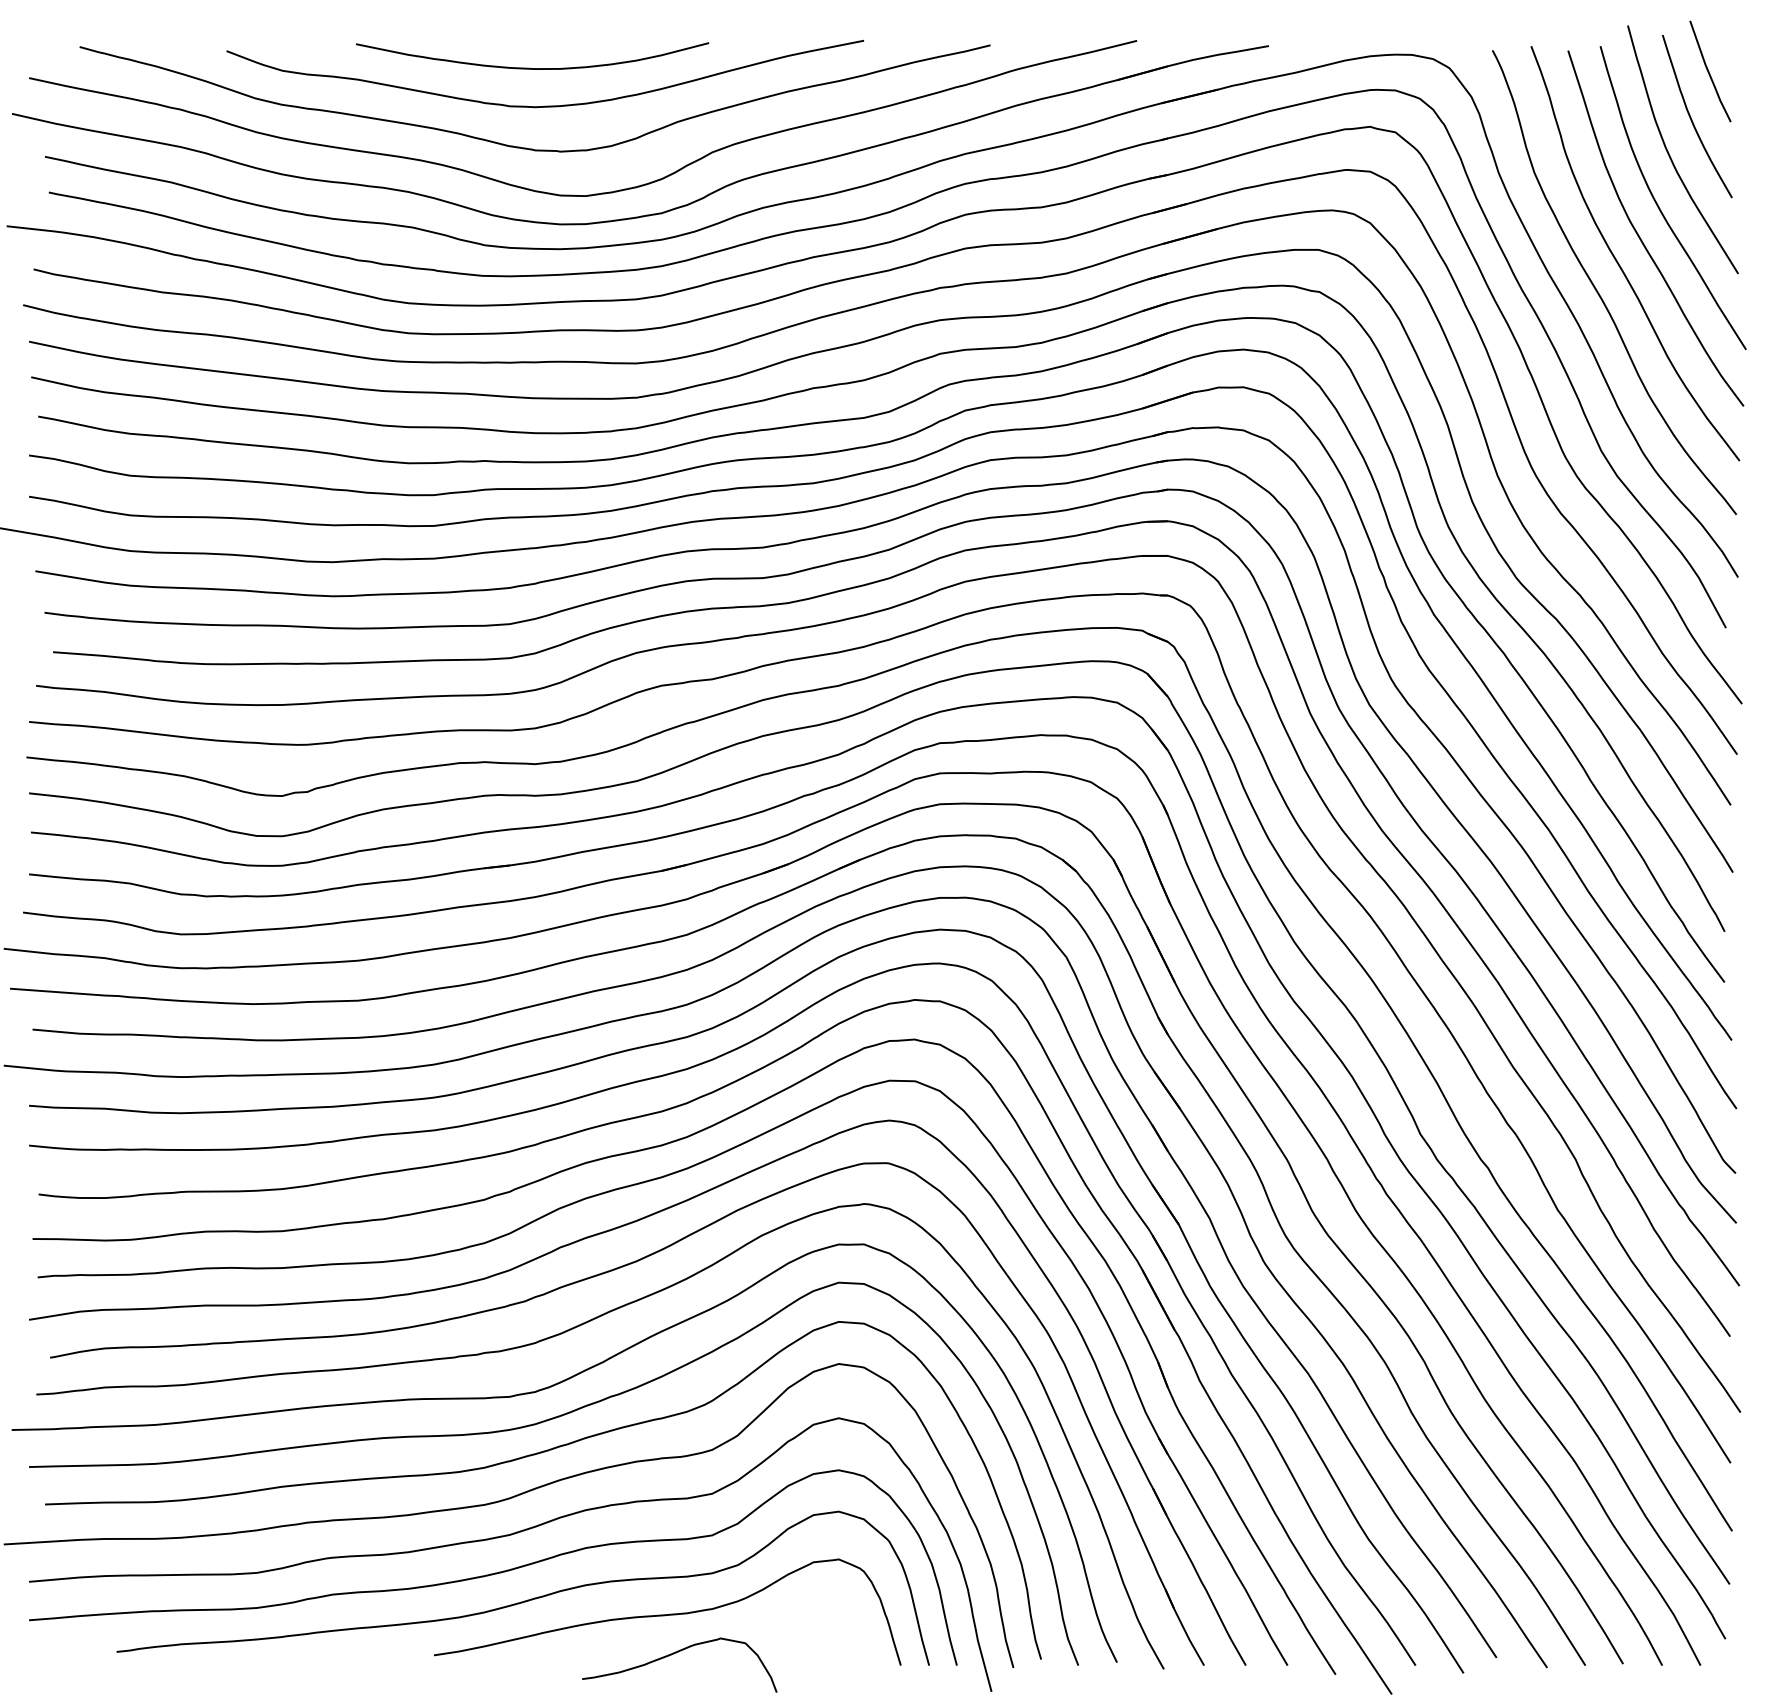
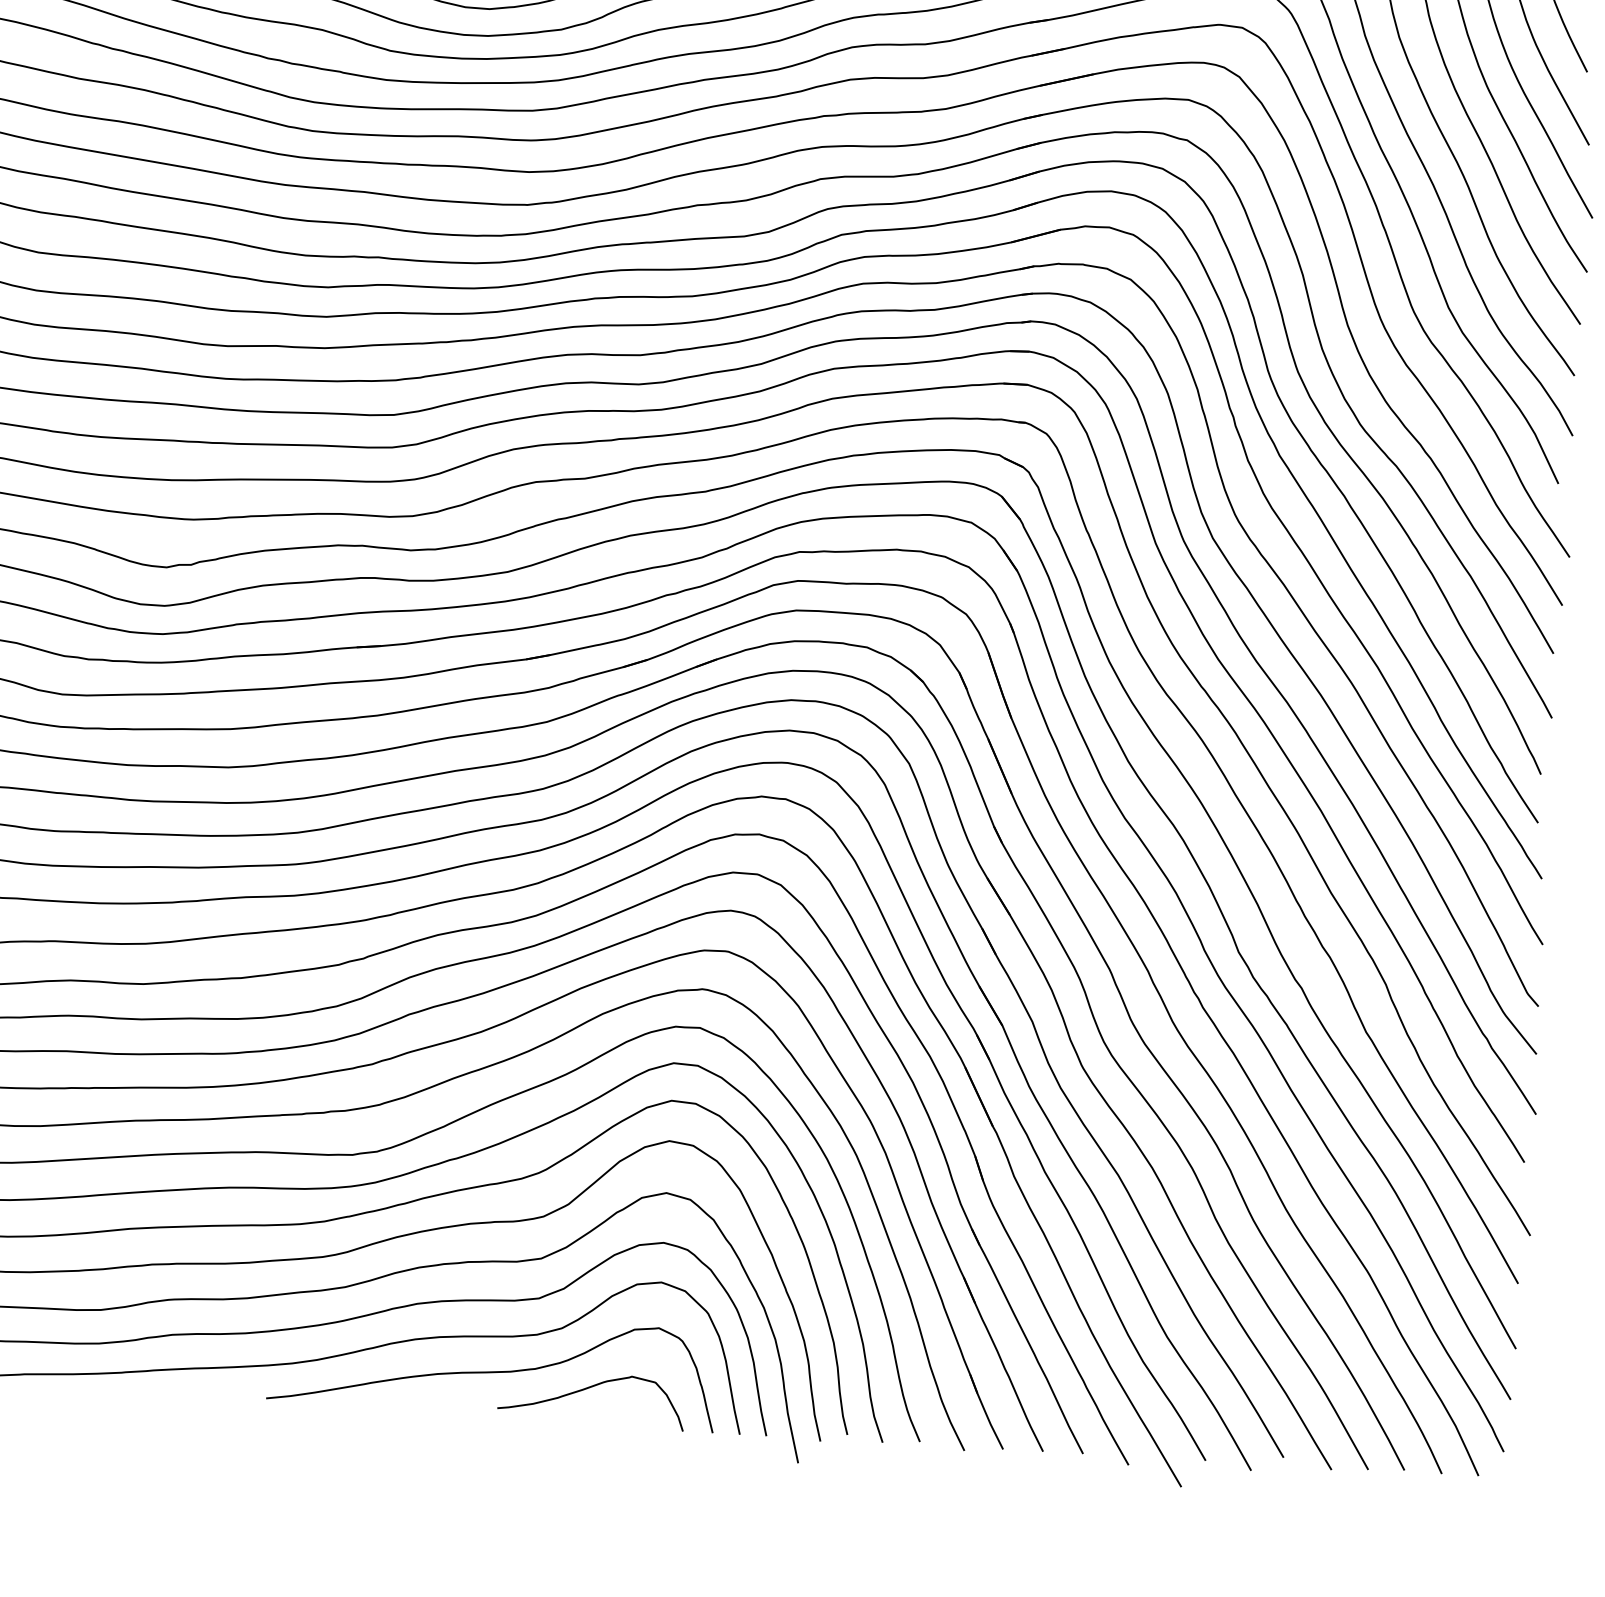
curve: (674, 1654) -> (587, 1389), moved

